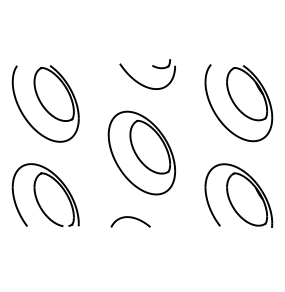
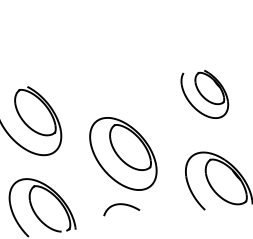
part: (153, 67) -> (122, 74), removed
part: (238, 103) -> (204, 95), size x0.7
curve: (130, 218) -> (120, 205), moved

